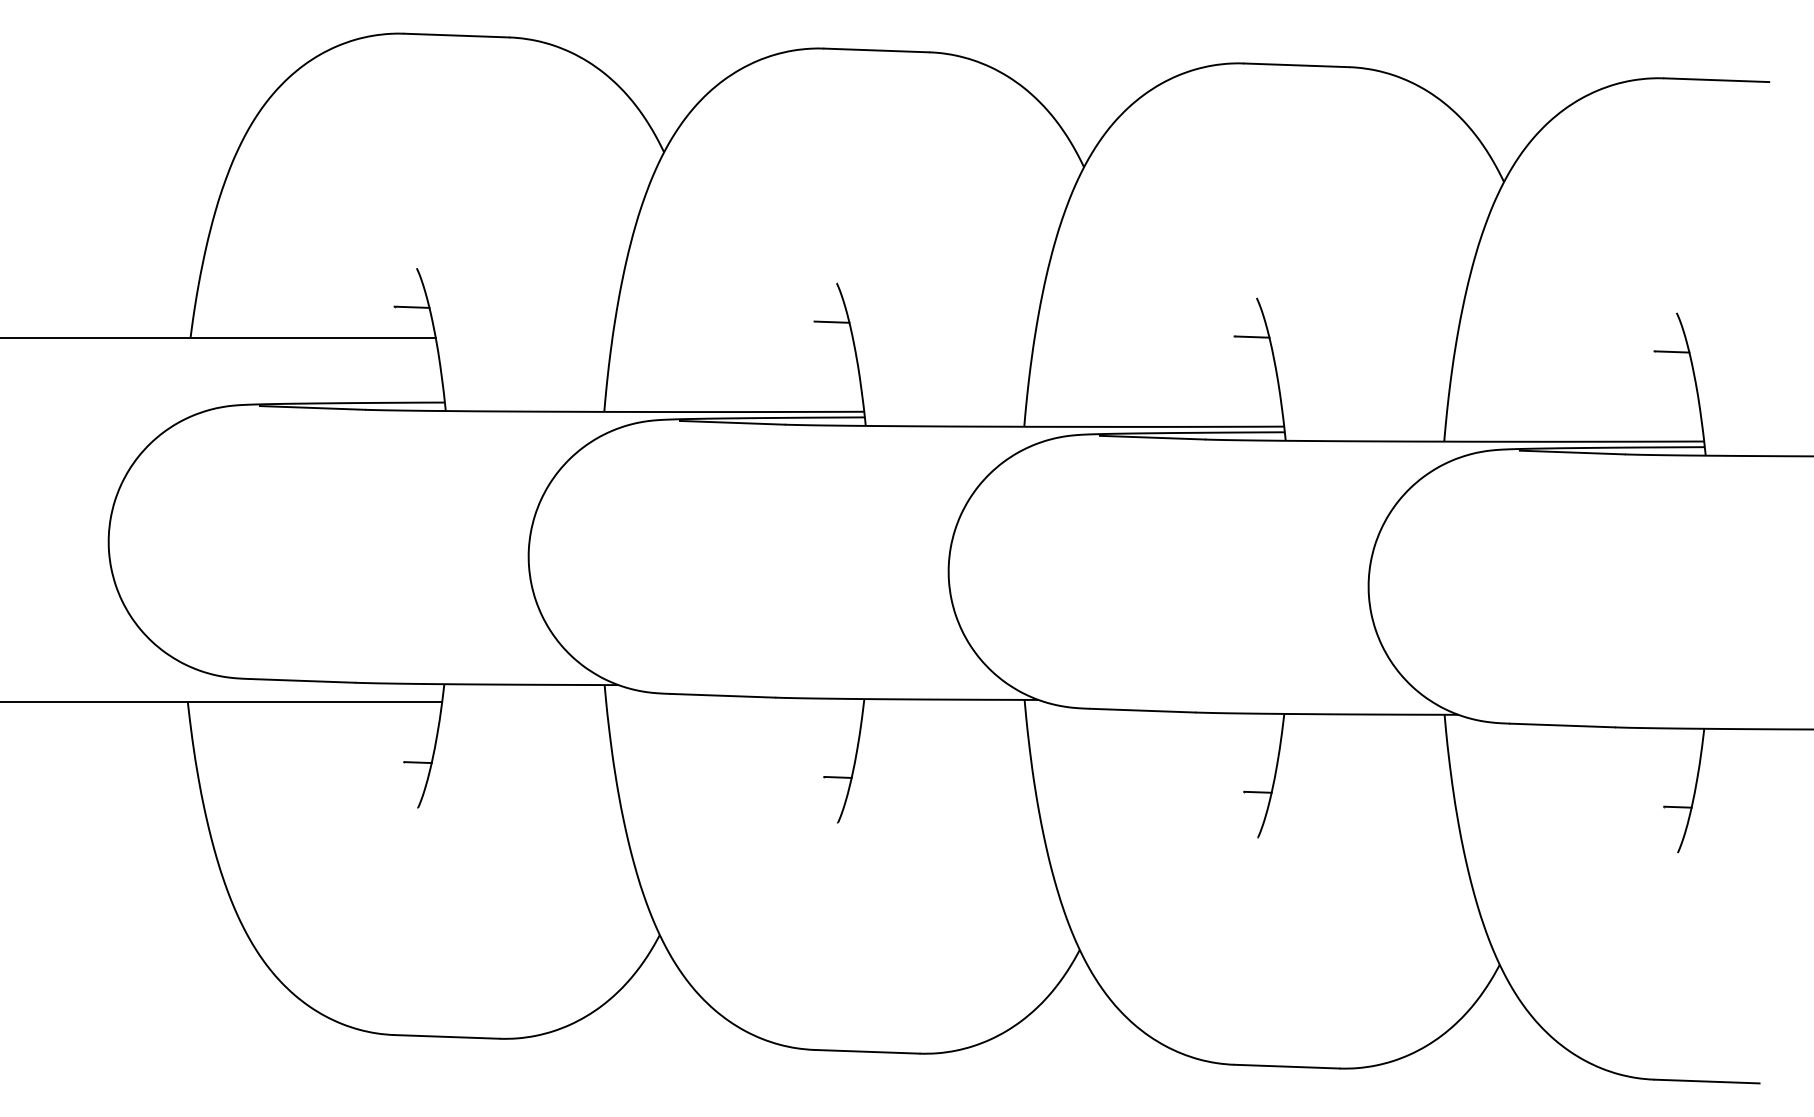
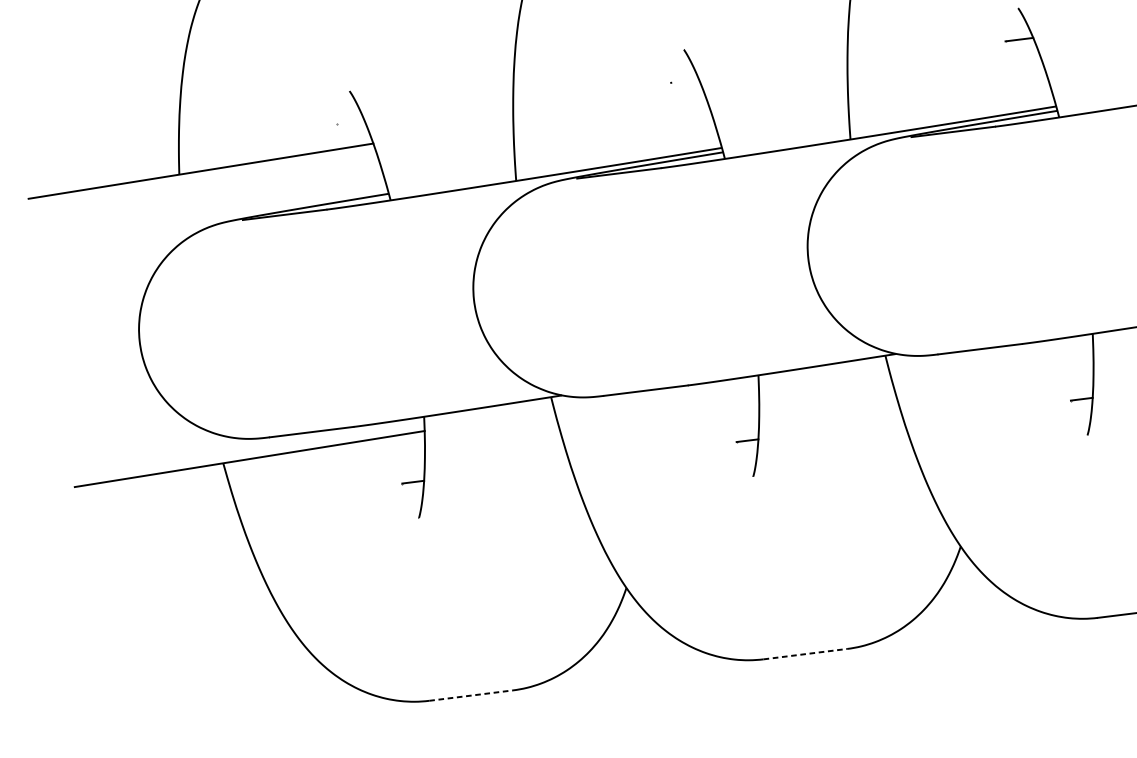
line: (411, 306) -> (350, 122), removed
line: (831, 321) -> (684, 80), removed
line: (447, 1036) -> (471, 695), solid -> dashed
line: (867, 1051) -> (805, 653), solid -> dashed

